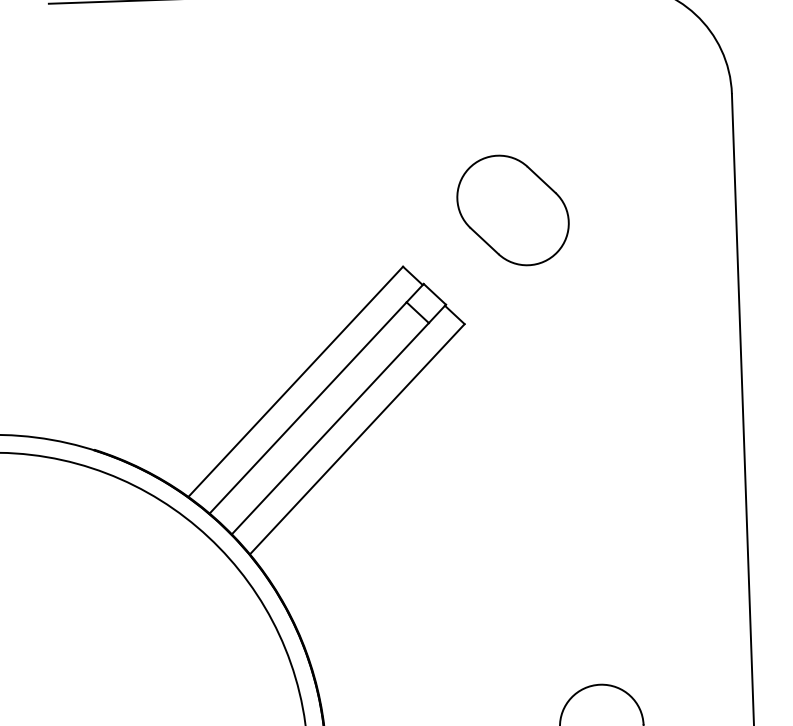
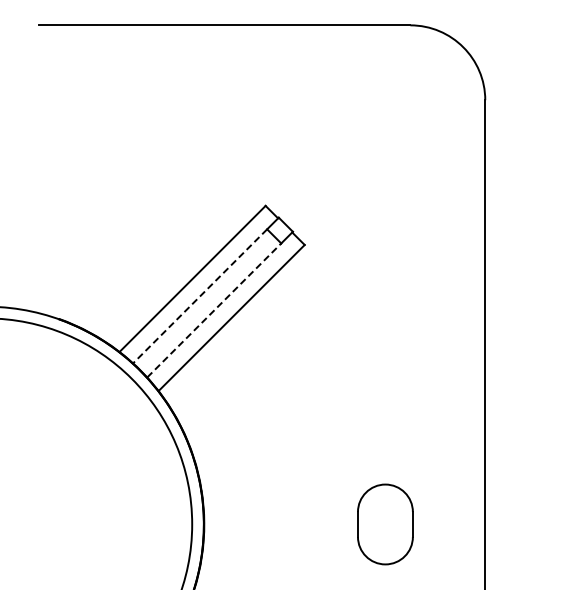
part: (513, 210) -> (339, 171), removed
line: (308, 408) -> (200, 296), solid -> dashed
line: (330, 428) -> (214, 310), solid -> dashed

